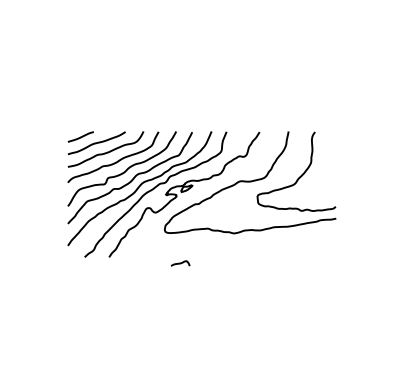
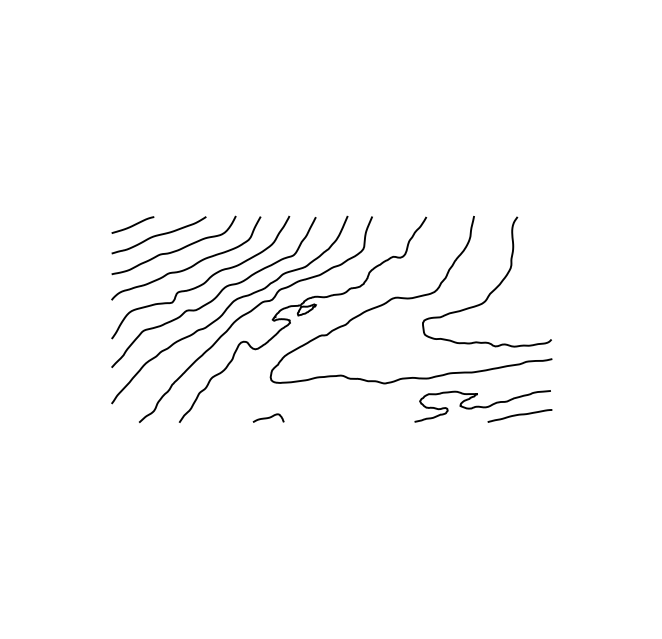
part: (294, 247) -> (483, 406), added
curve: (180, 263) -> (268, 418), moved

